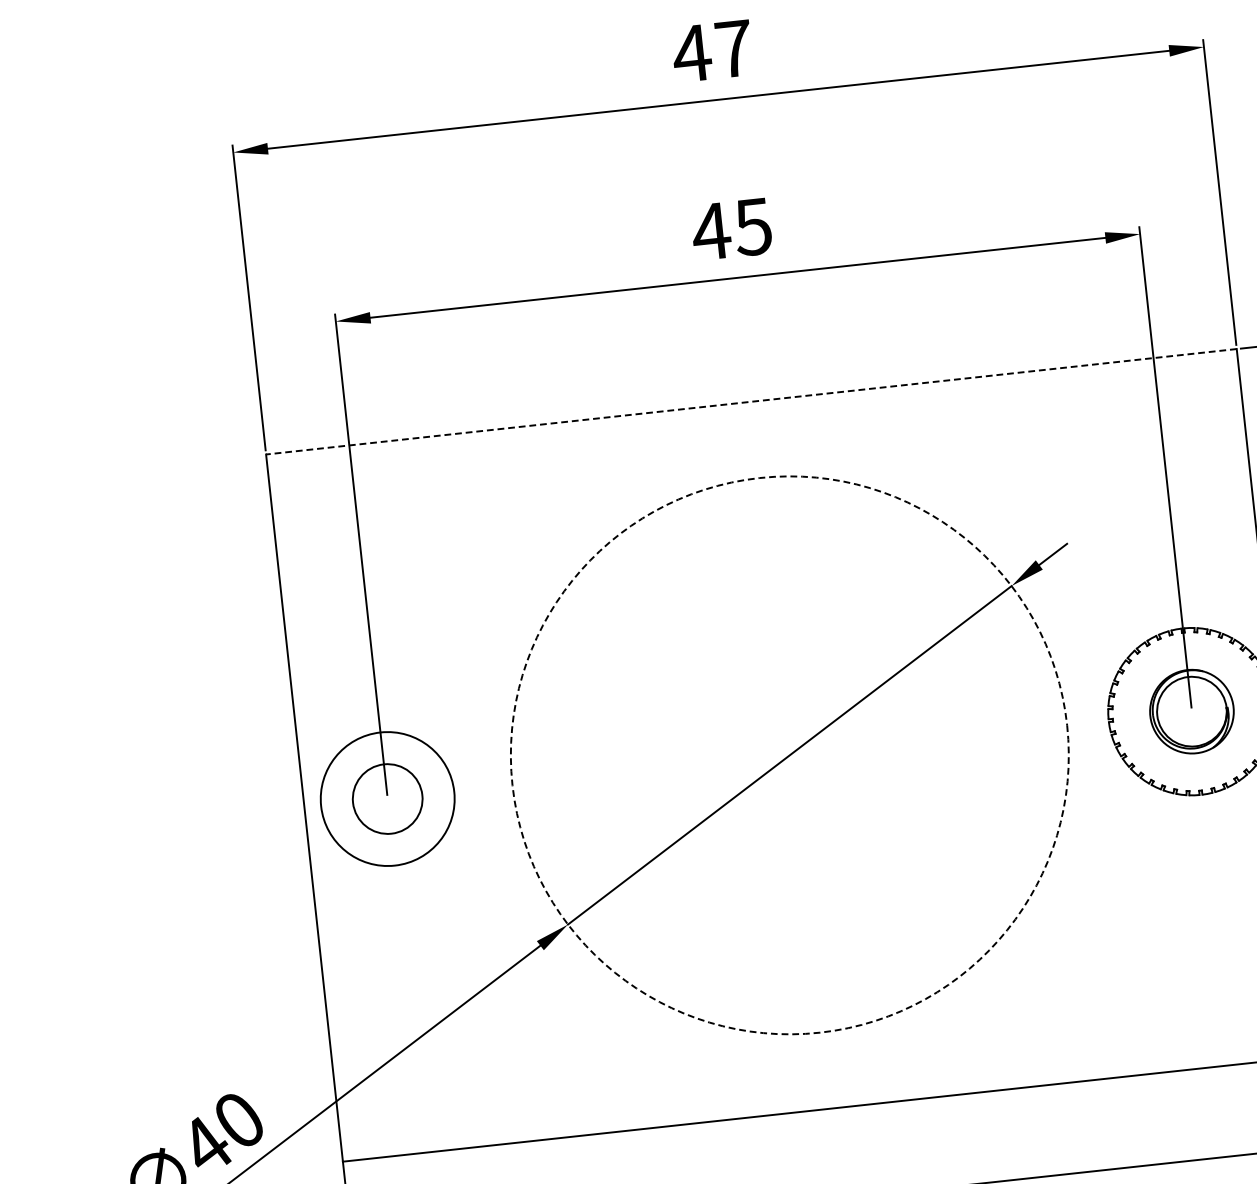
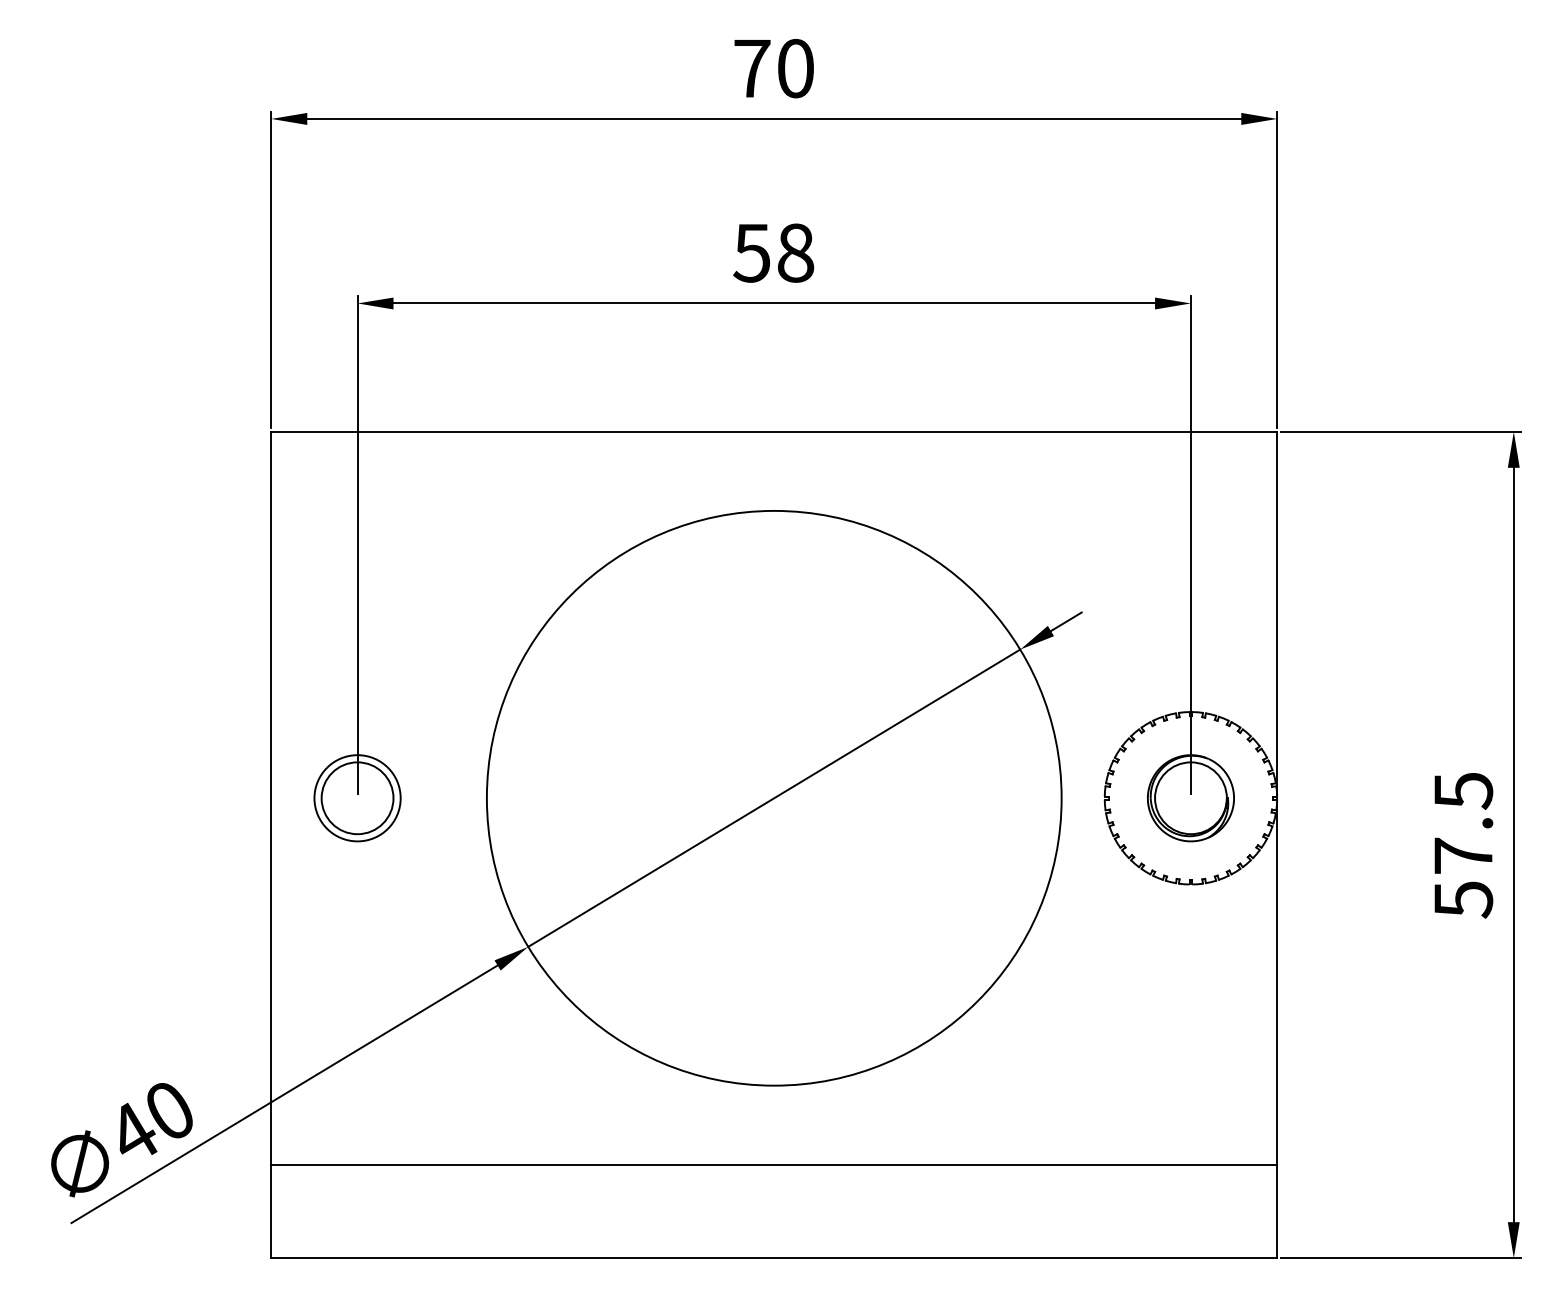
text: (712, 51) -> (773, 68), 47 -> 70
text: (731, 228) -> (773, 252), 45 -> 58
line: (751, 401) -> (774, 431), dashed -> solid
circle: (789, 754) -> (773, 797), dashed -> solid
circle: (387, 799) -> (357, 798), size x0.62

